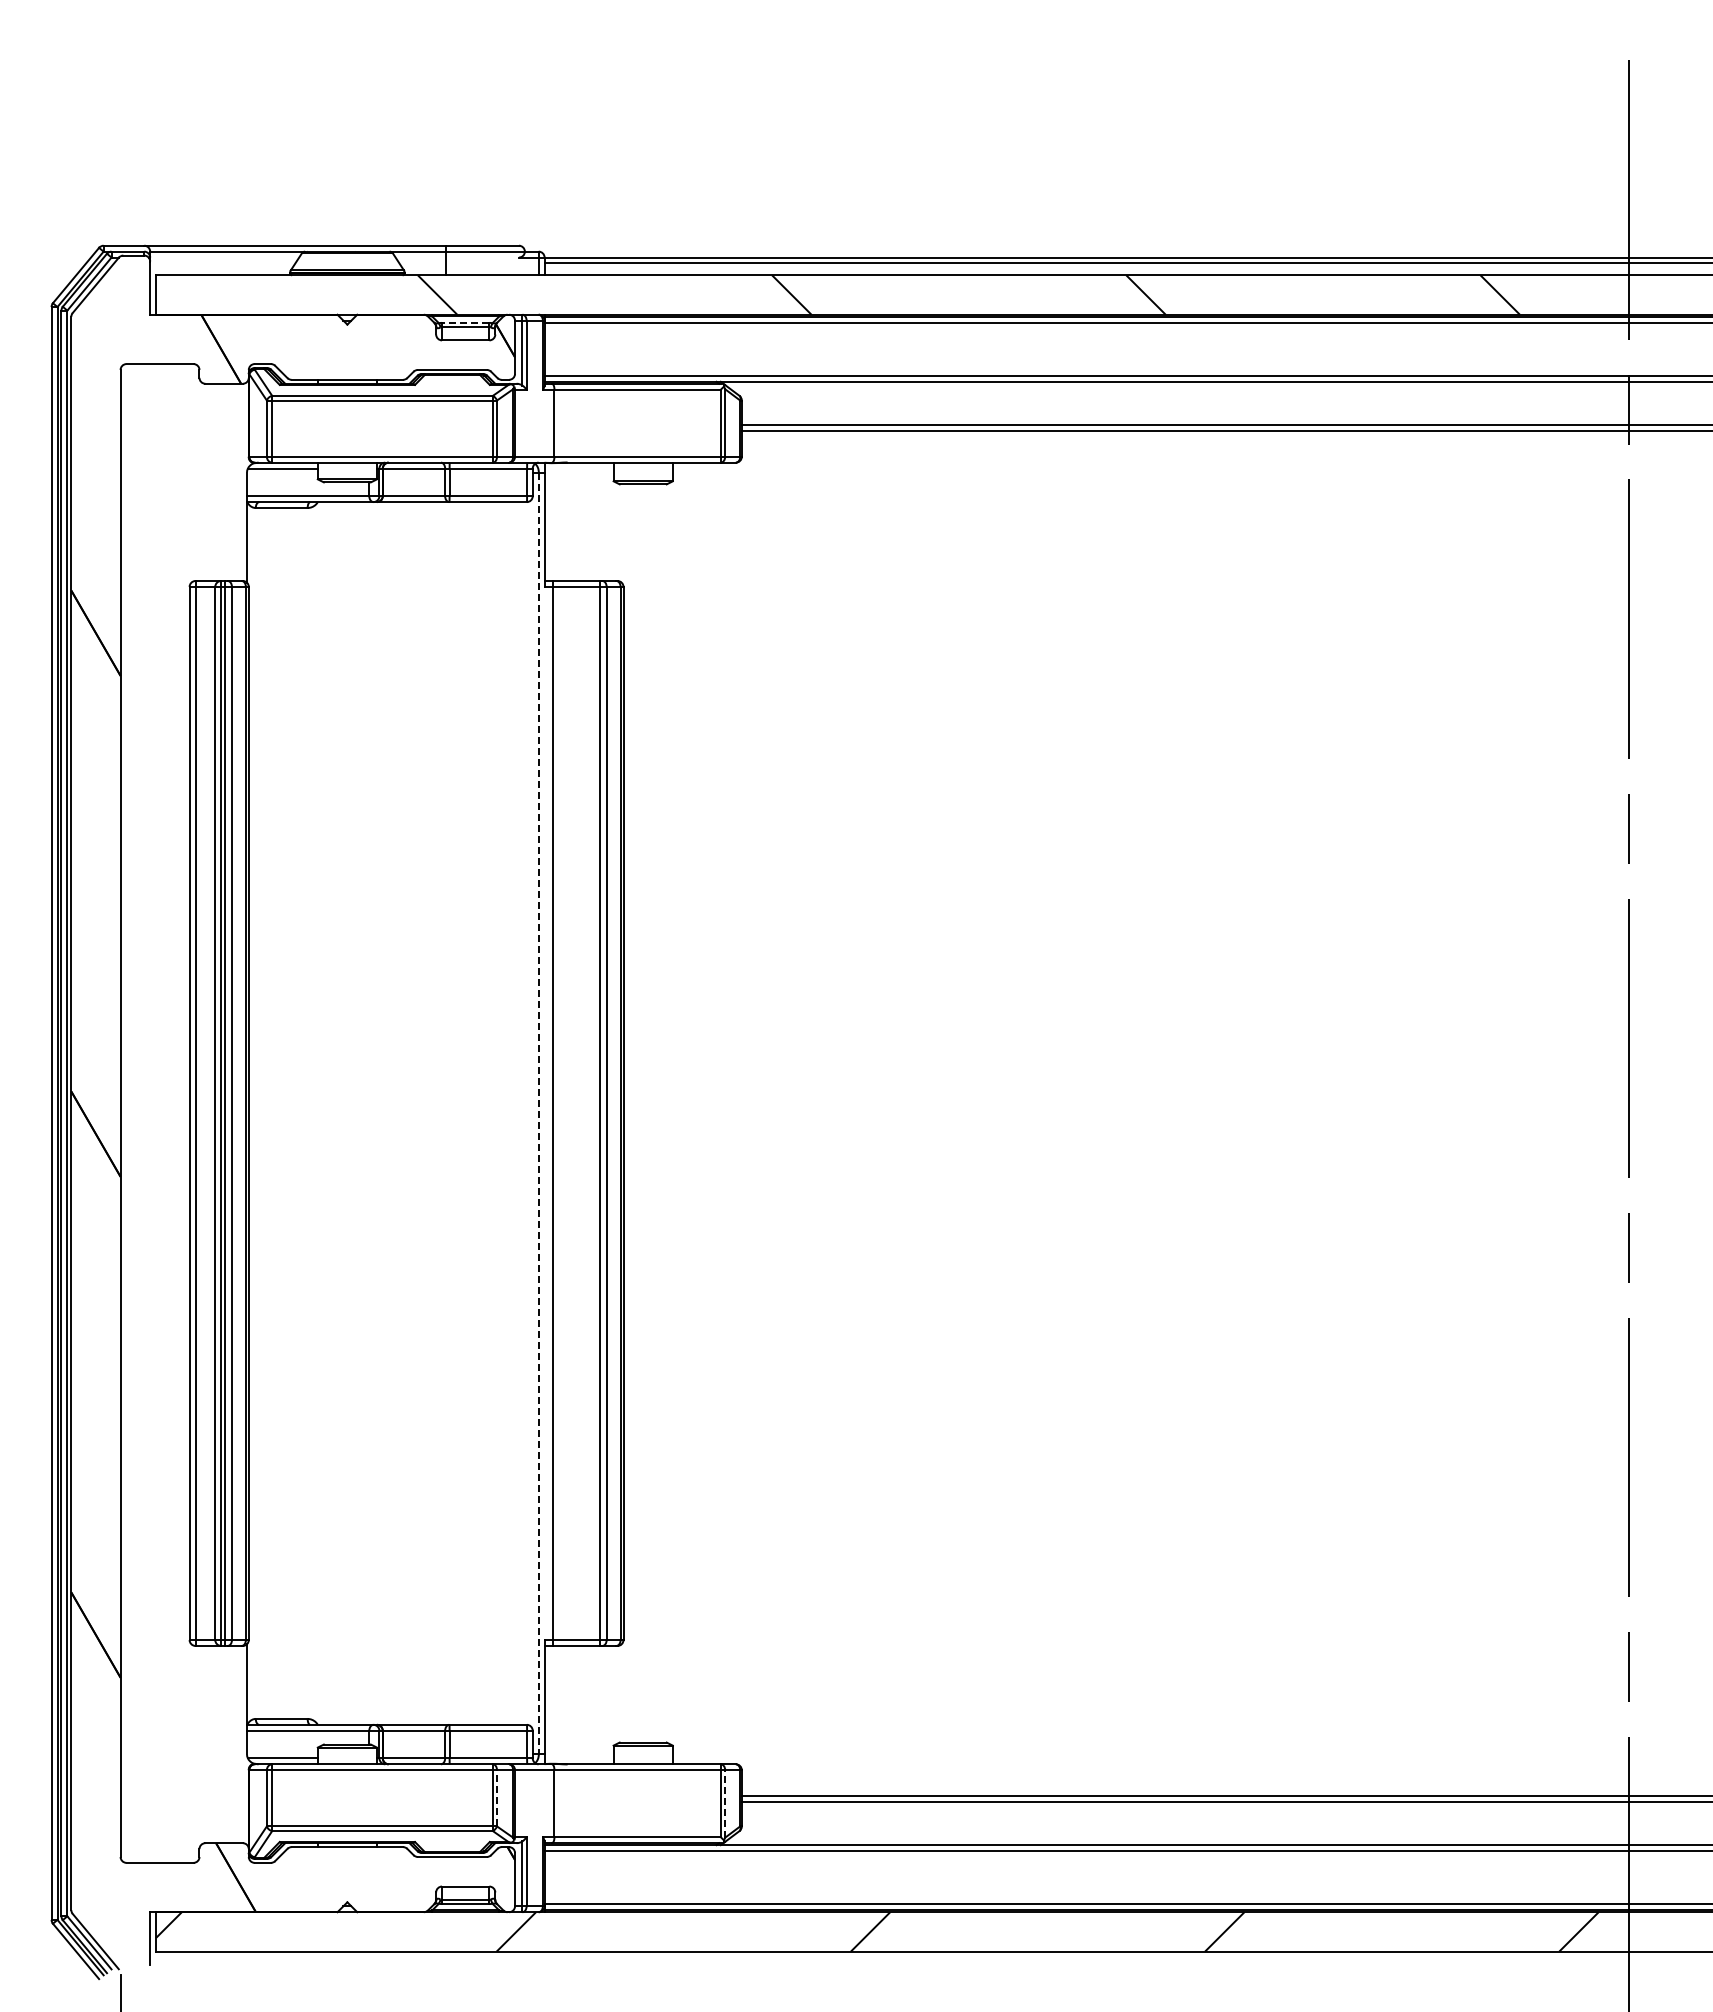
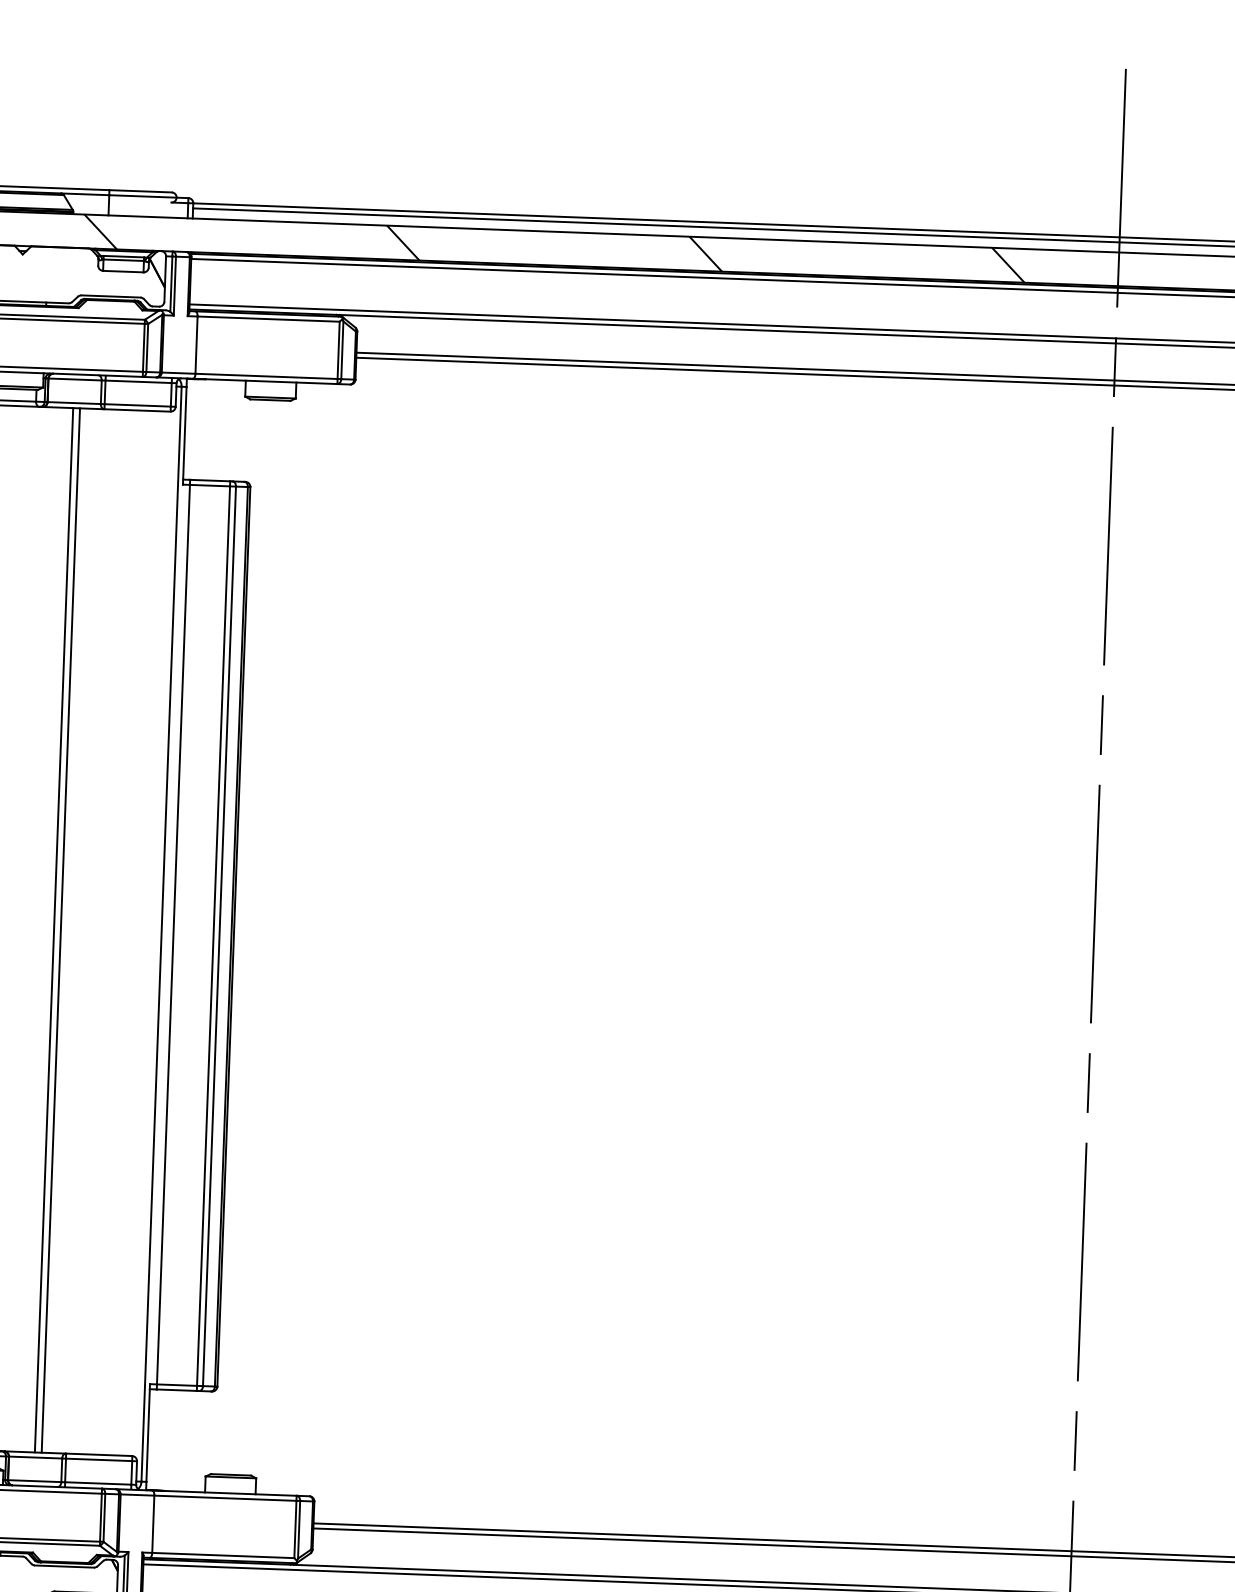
line: (465, 322) -> (123, 256), dashed -> solid
line: (412, 1113) -> (53, 930), added
line: (420, 1113) -> (60, 930), added
line: (538, 1113) -> (161, 934), dashed -> solid
line: (497, 1797) -> (104, 1517), dashed -> solid
line: (725, 1803) -> (299, 1529), dashed -> solid

